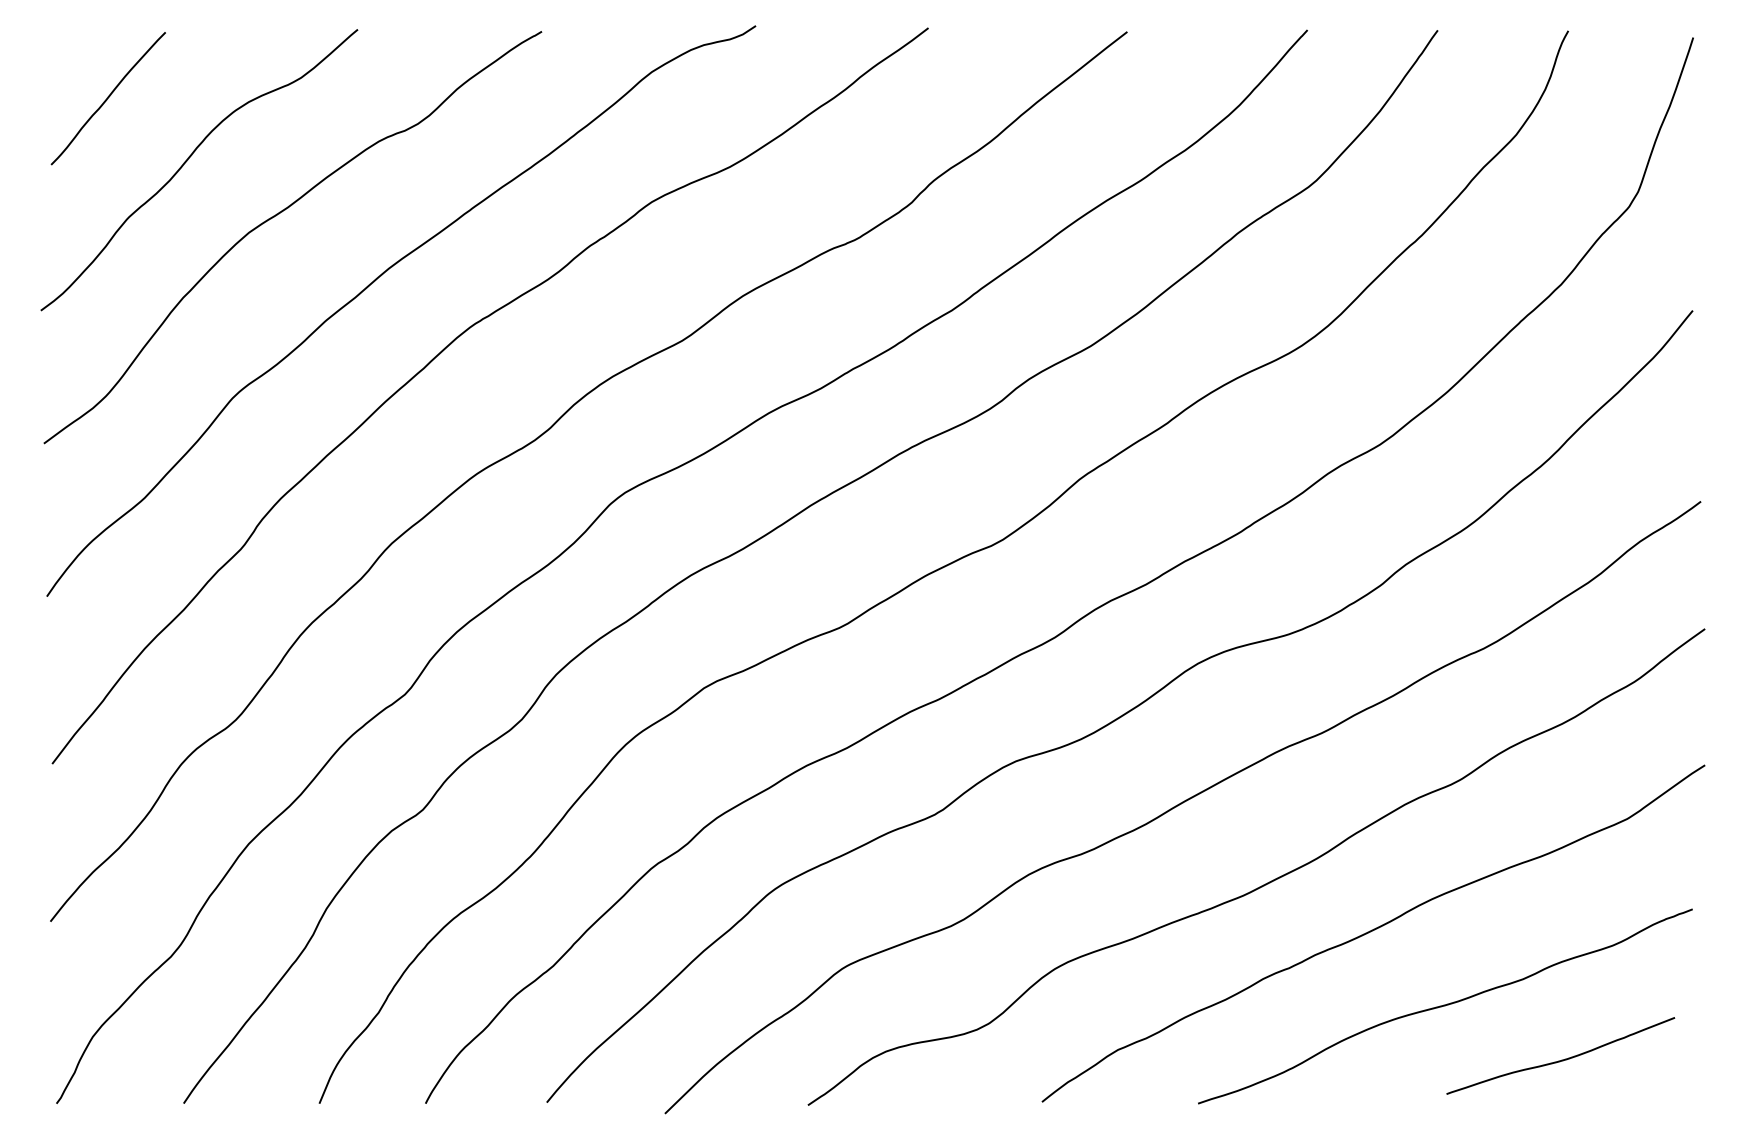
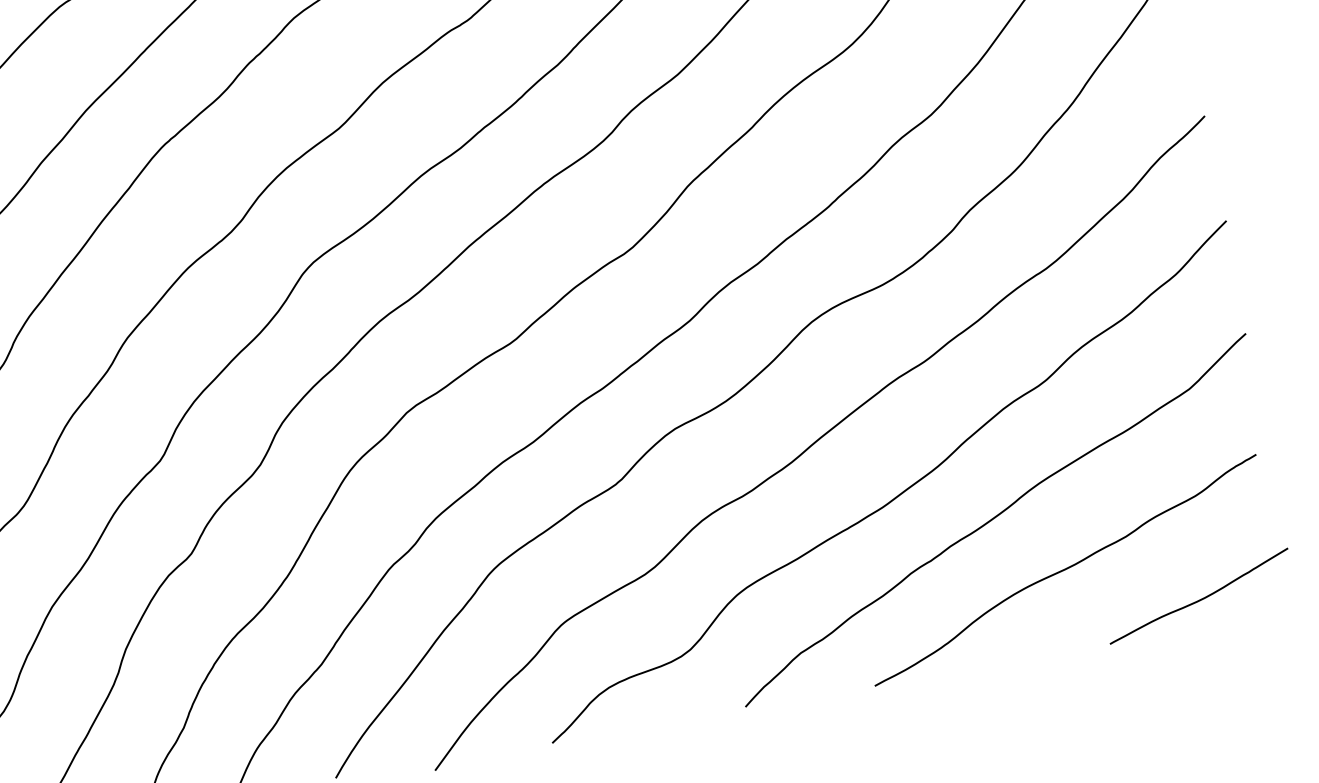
curve: (1561, 1059) -> (1200, 599), moved

